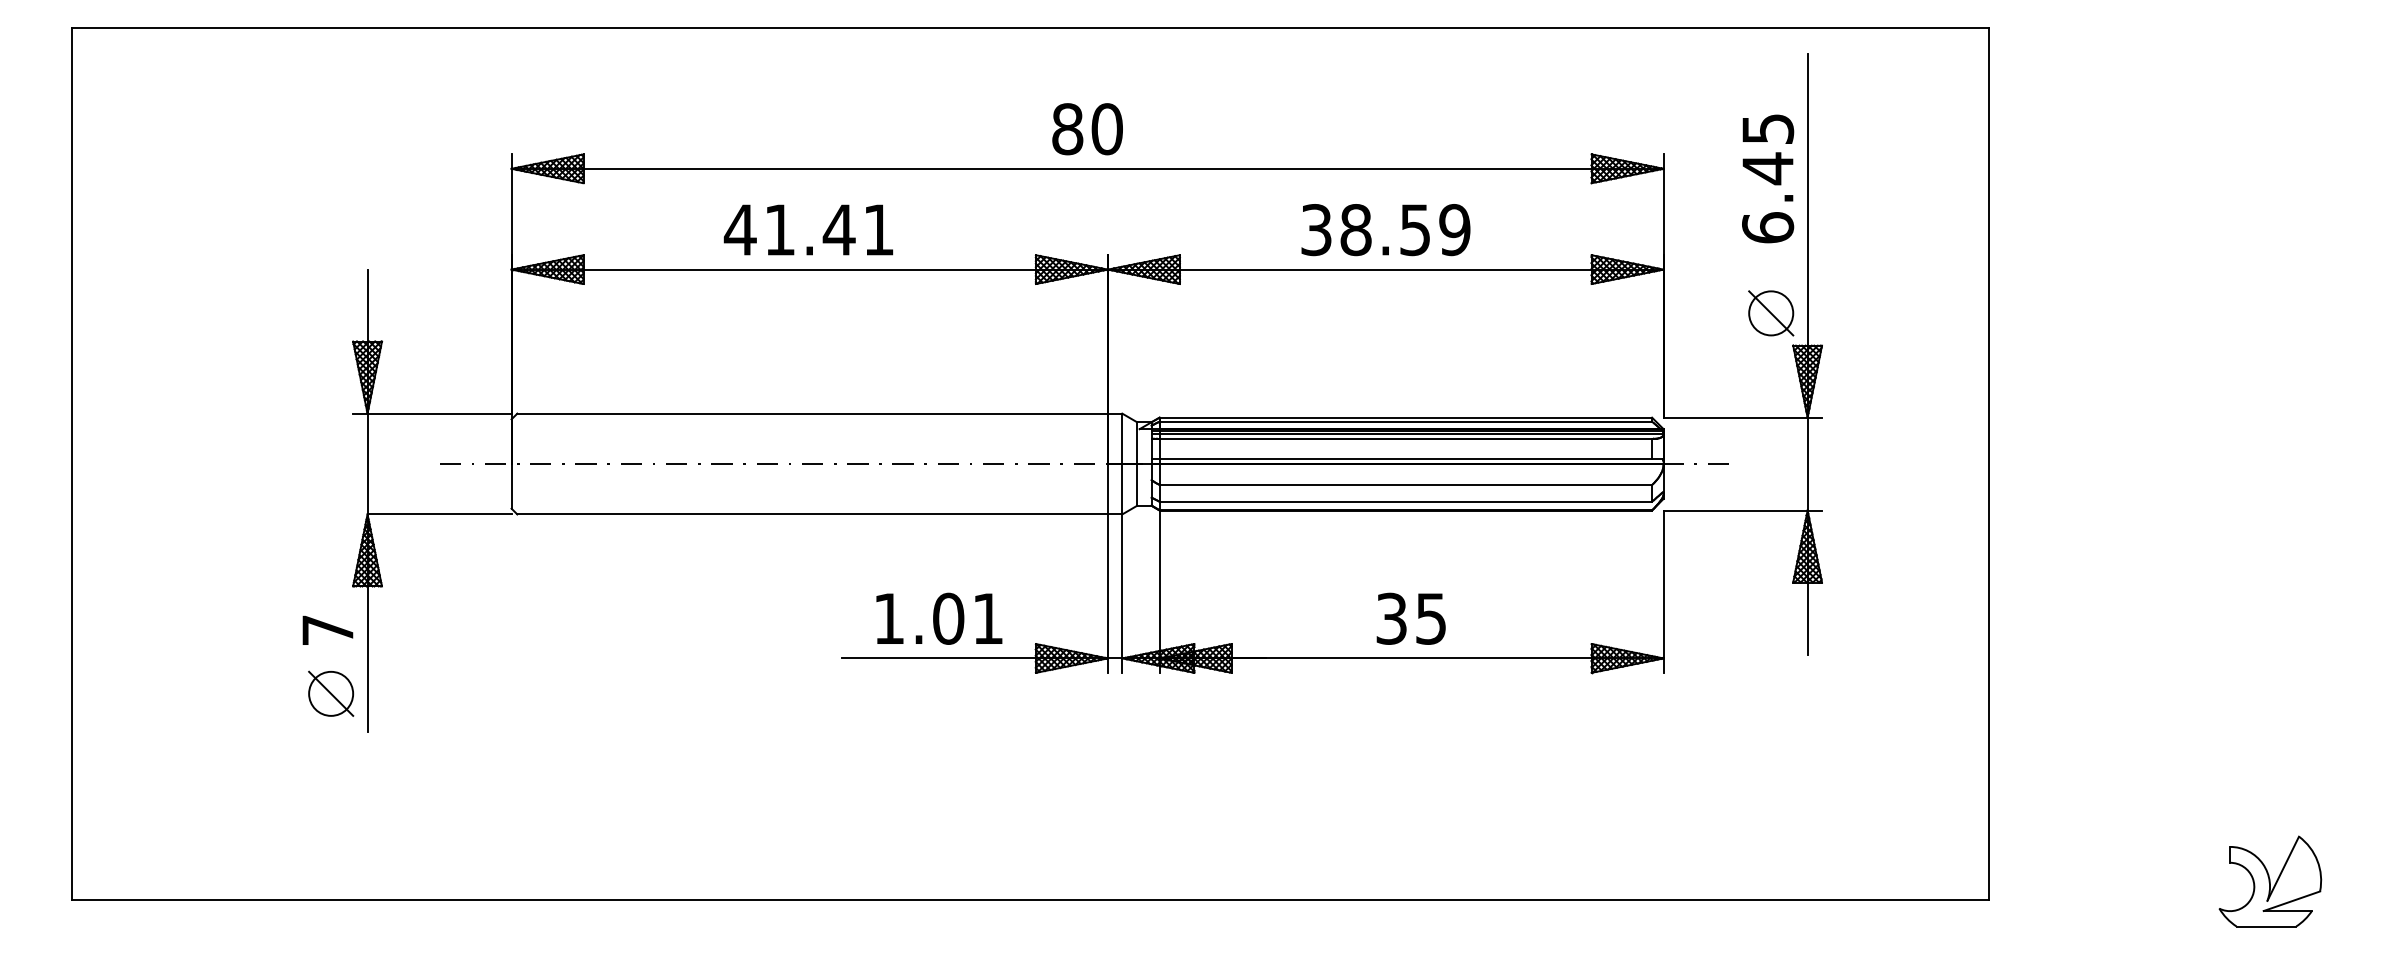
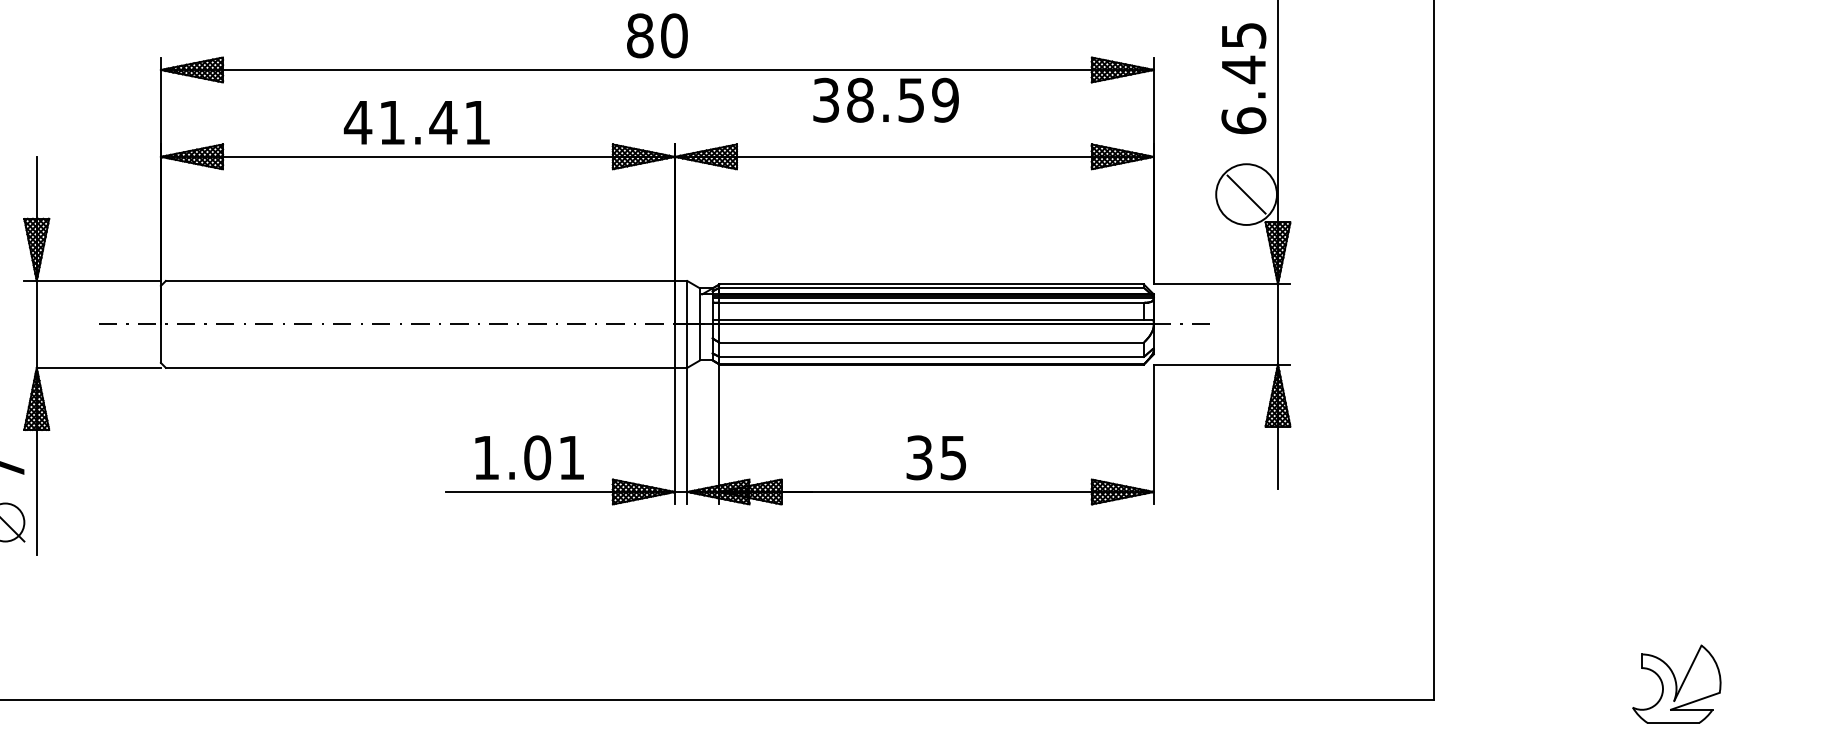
text: (1385, 230) -> (885, 100), moved
circle: (1771, 313) -> (1246, 194), size x1.6

